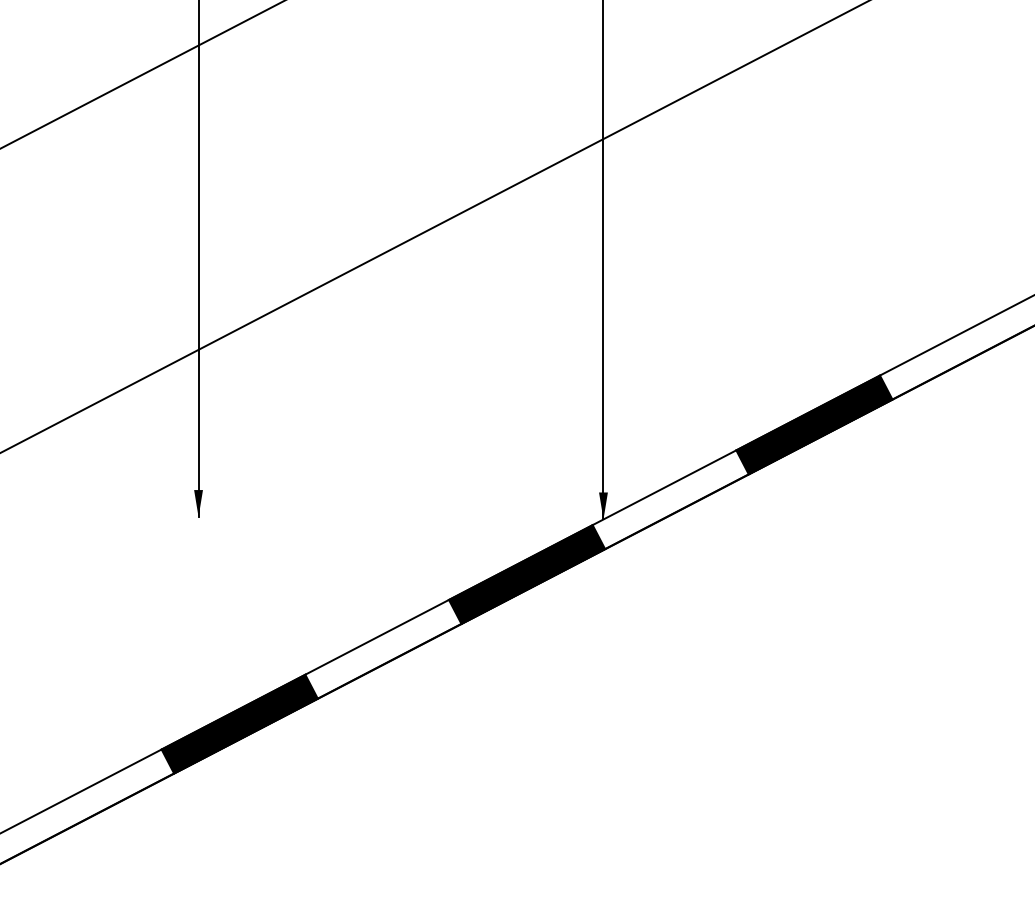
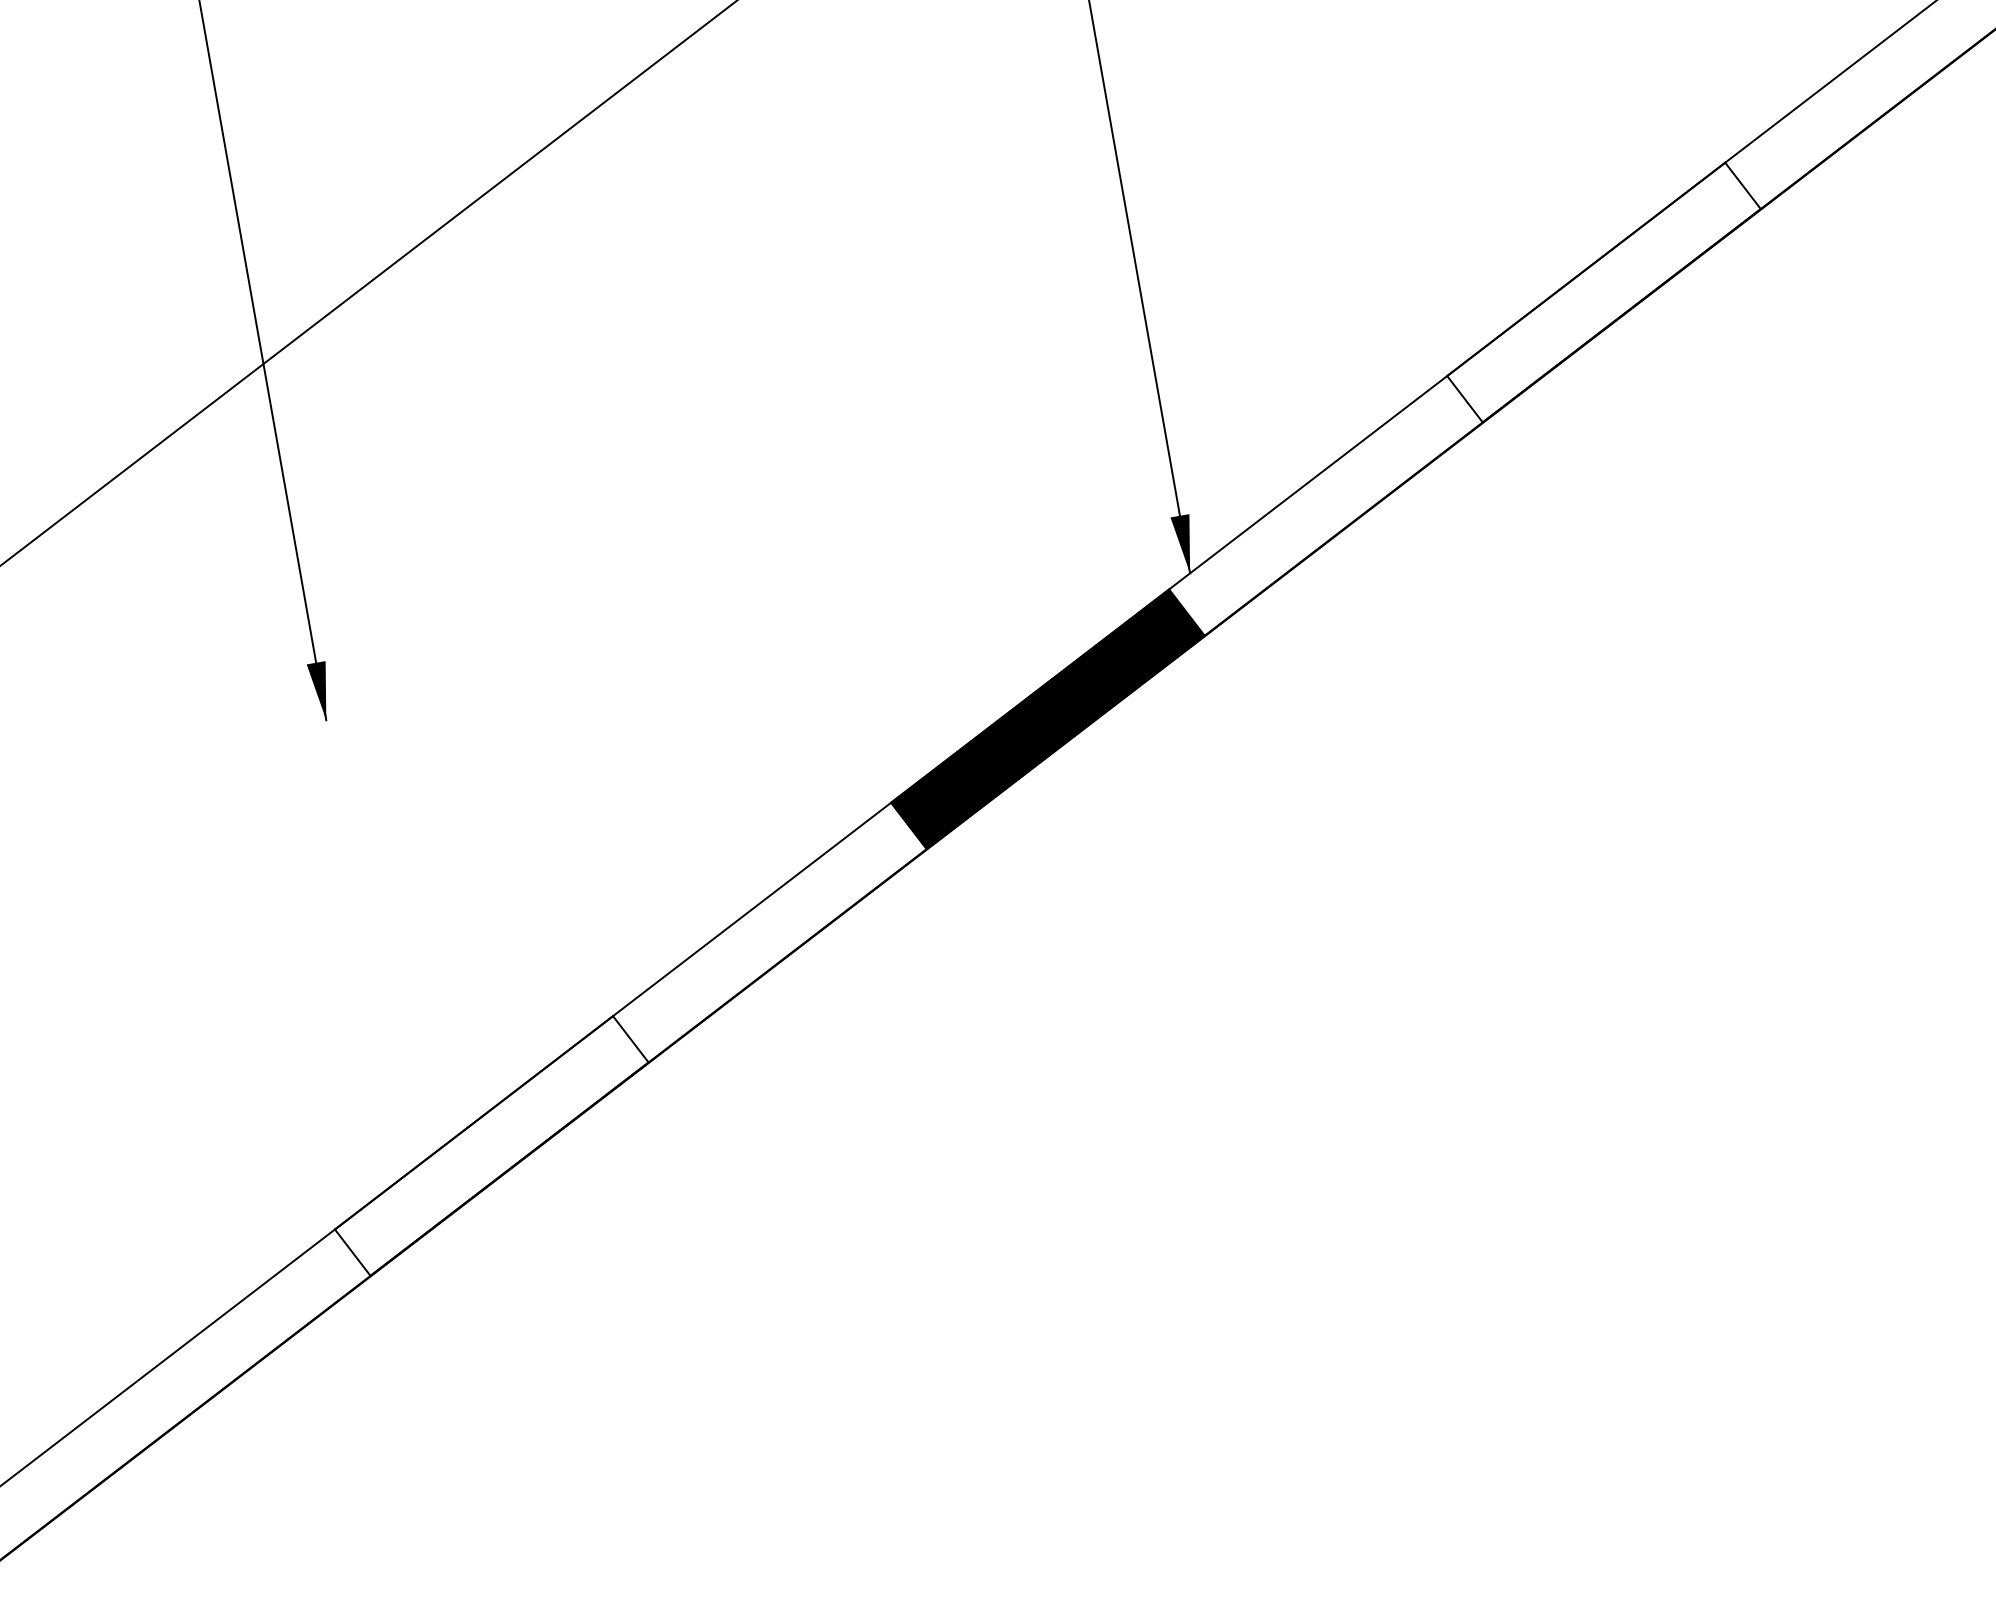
fill: (814, 424) -> (1604, 291), removed
fill: (239, 723) -> (491, 1144), removed

